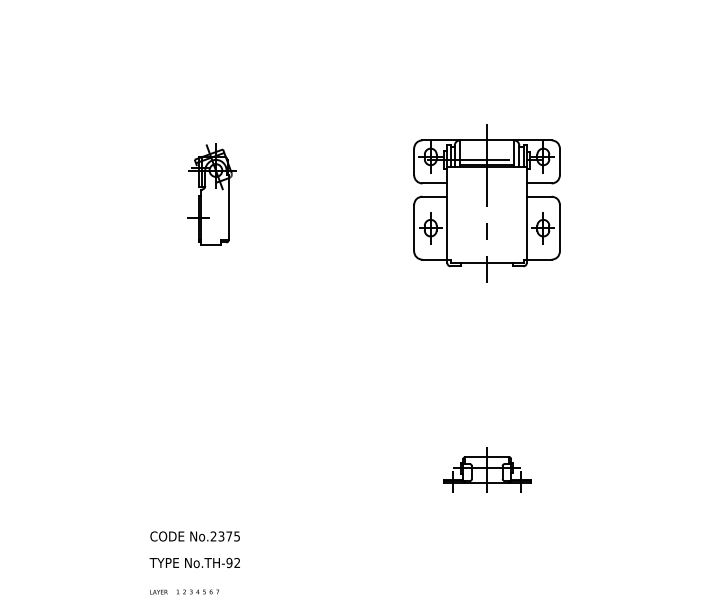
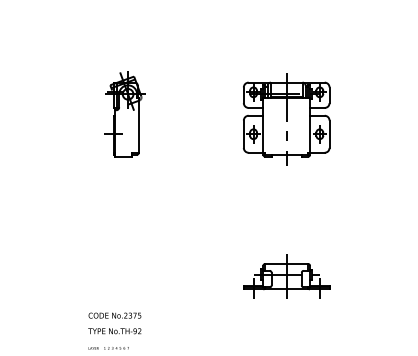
part: (211, 194) -> (124, 114), size x1.43
part: (486, 469) -> (286, 276), size x1.67

